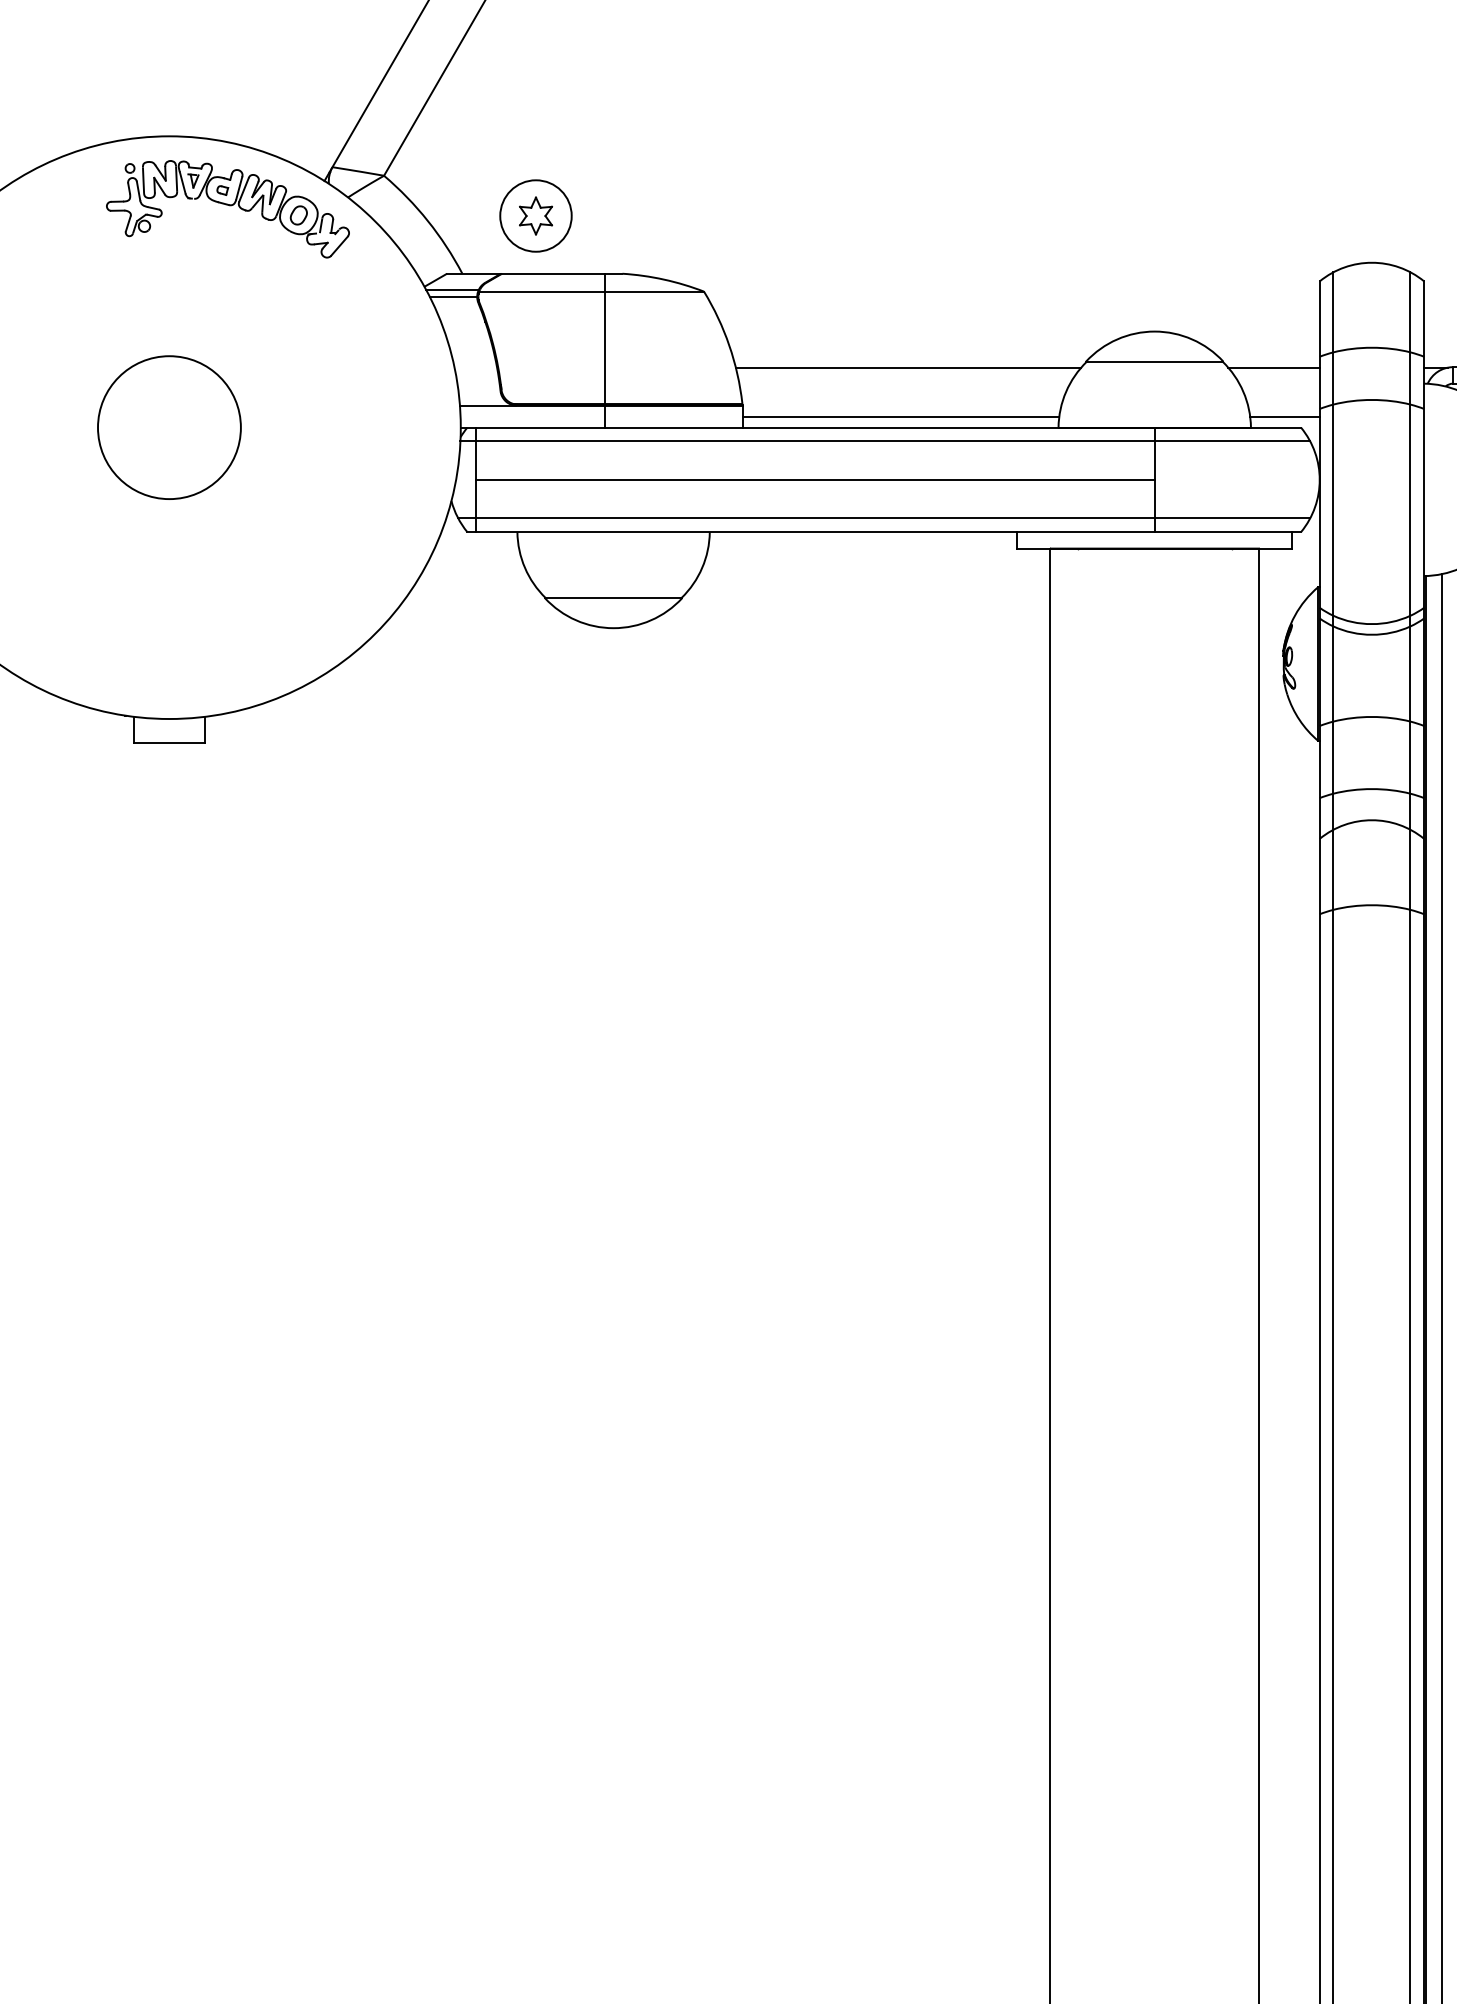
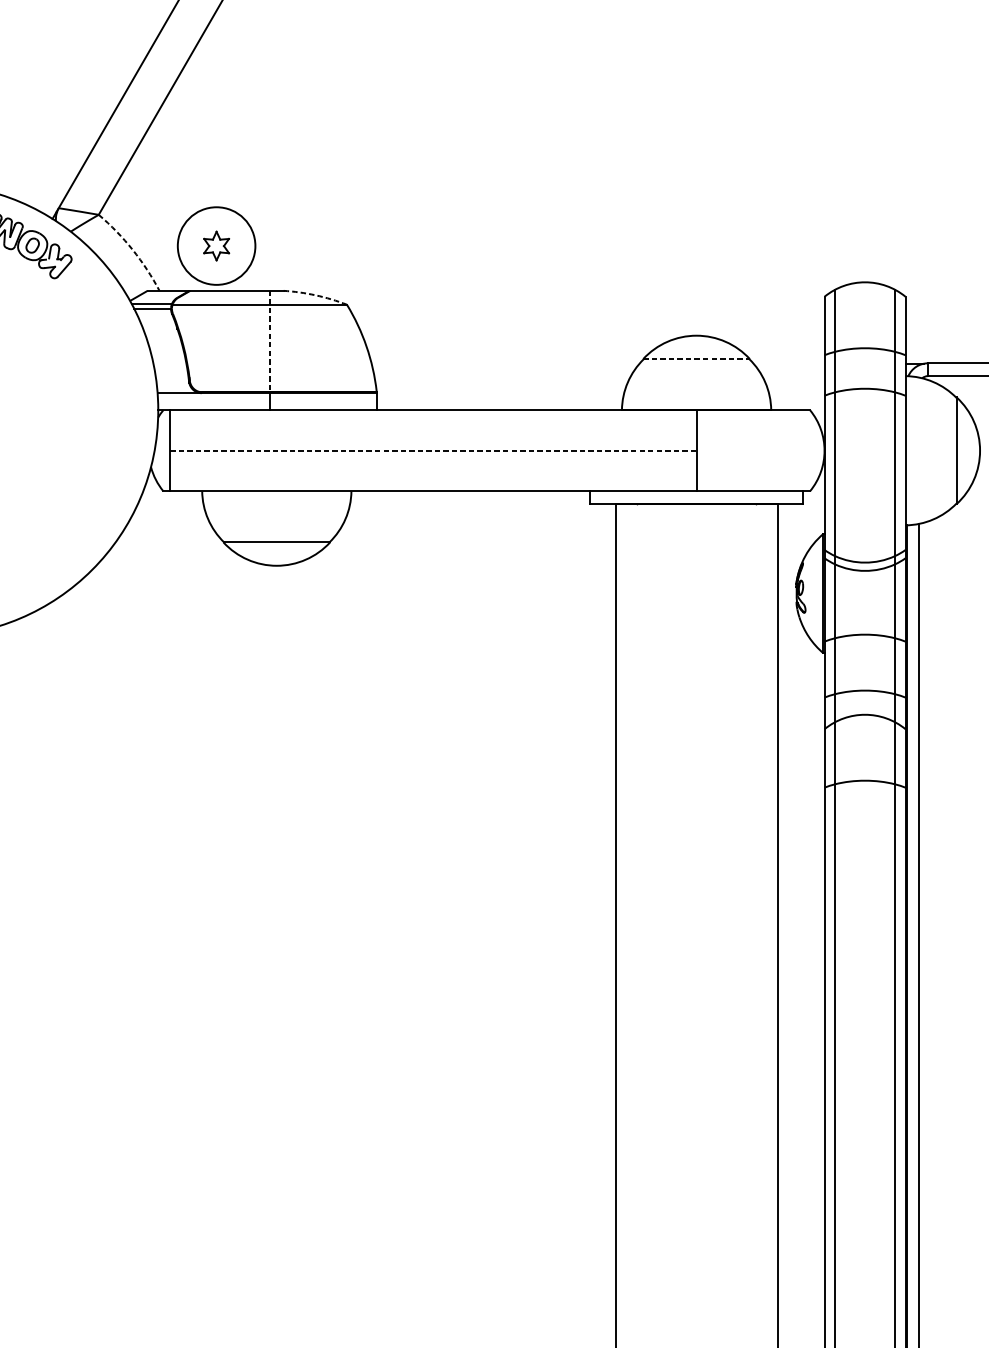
circle: (535, 215) -> (216, 245), size x1.4
arc: (427, 221) -> (132, 250), solid -> dashed
arc: (663, 279) -> (315, 295), solid -> dashed
line: (605, 339) -> (270, 341), solid -> dashed
line: (1154, 361) -> (696, 358), solid -> dashed
line: (908, 367) -> (505, 363), removed
line: (1273, 367) -> (788, 363), removed
line: (900, 416) -> (499, 401), removed
line: (1284, 416) -> (797, 401), removed
line: (885, 441) -> (487, 420), removed
line: (816, 479) -> (434, 450), solid -> dashed
line: (884, 518) -> (486, 480), removed

